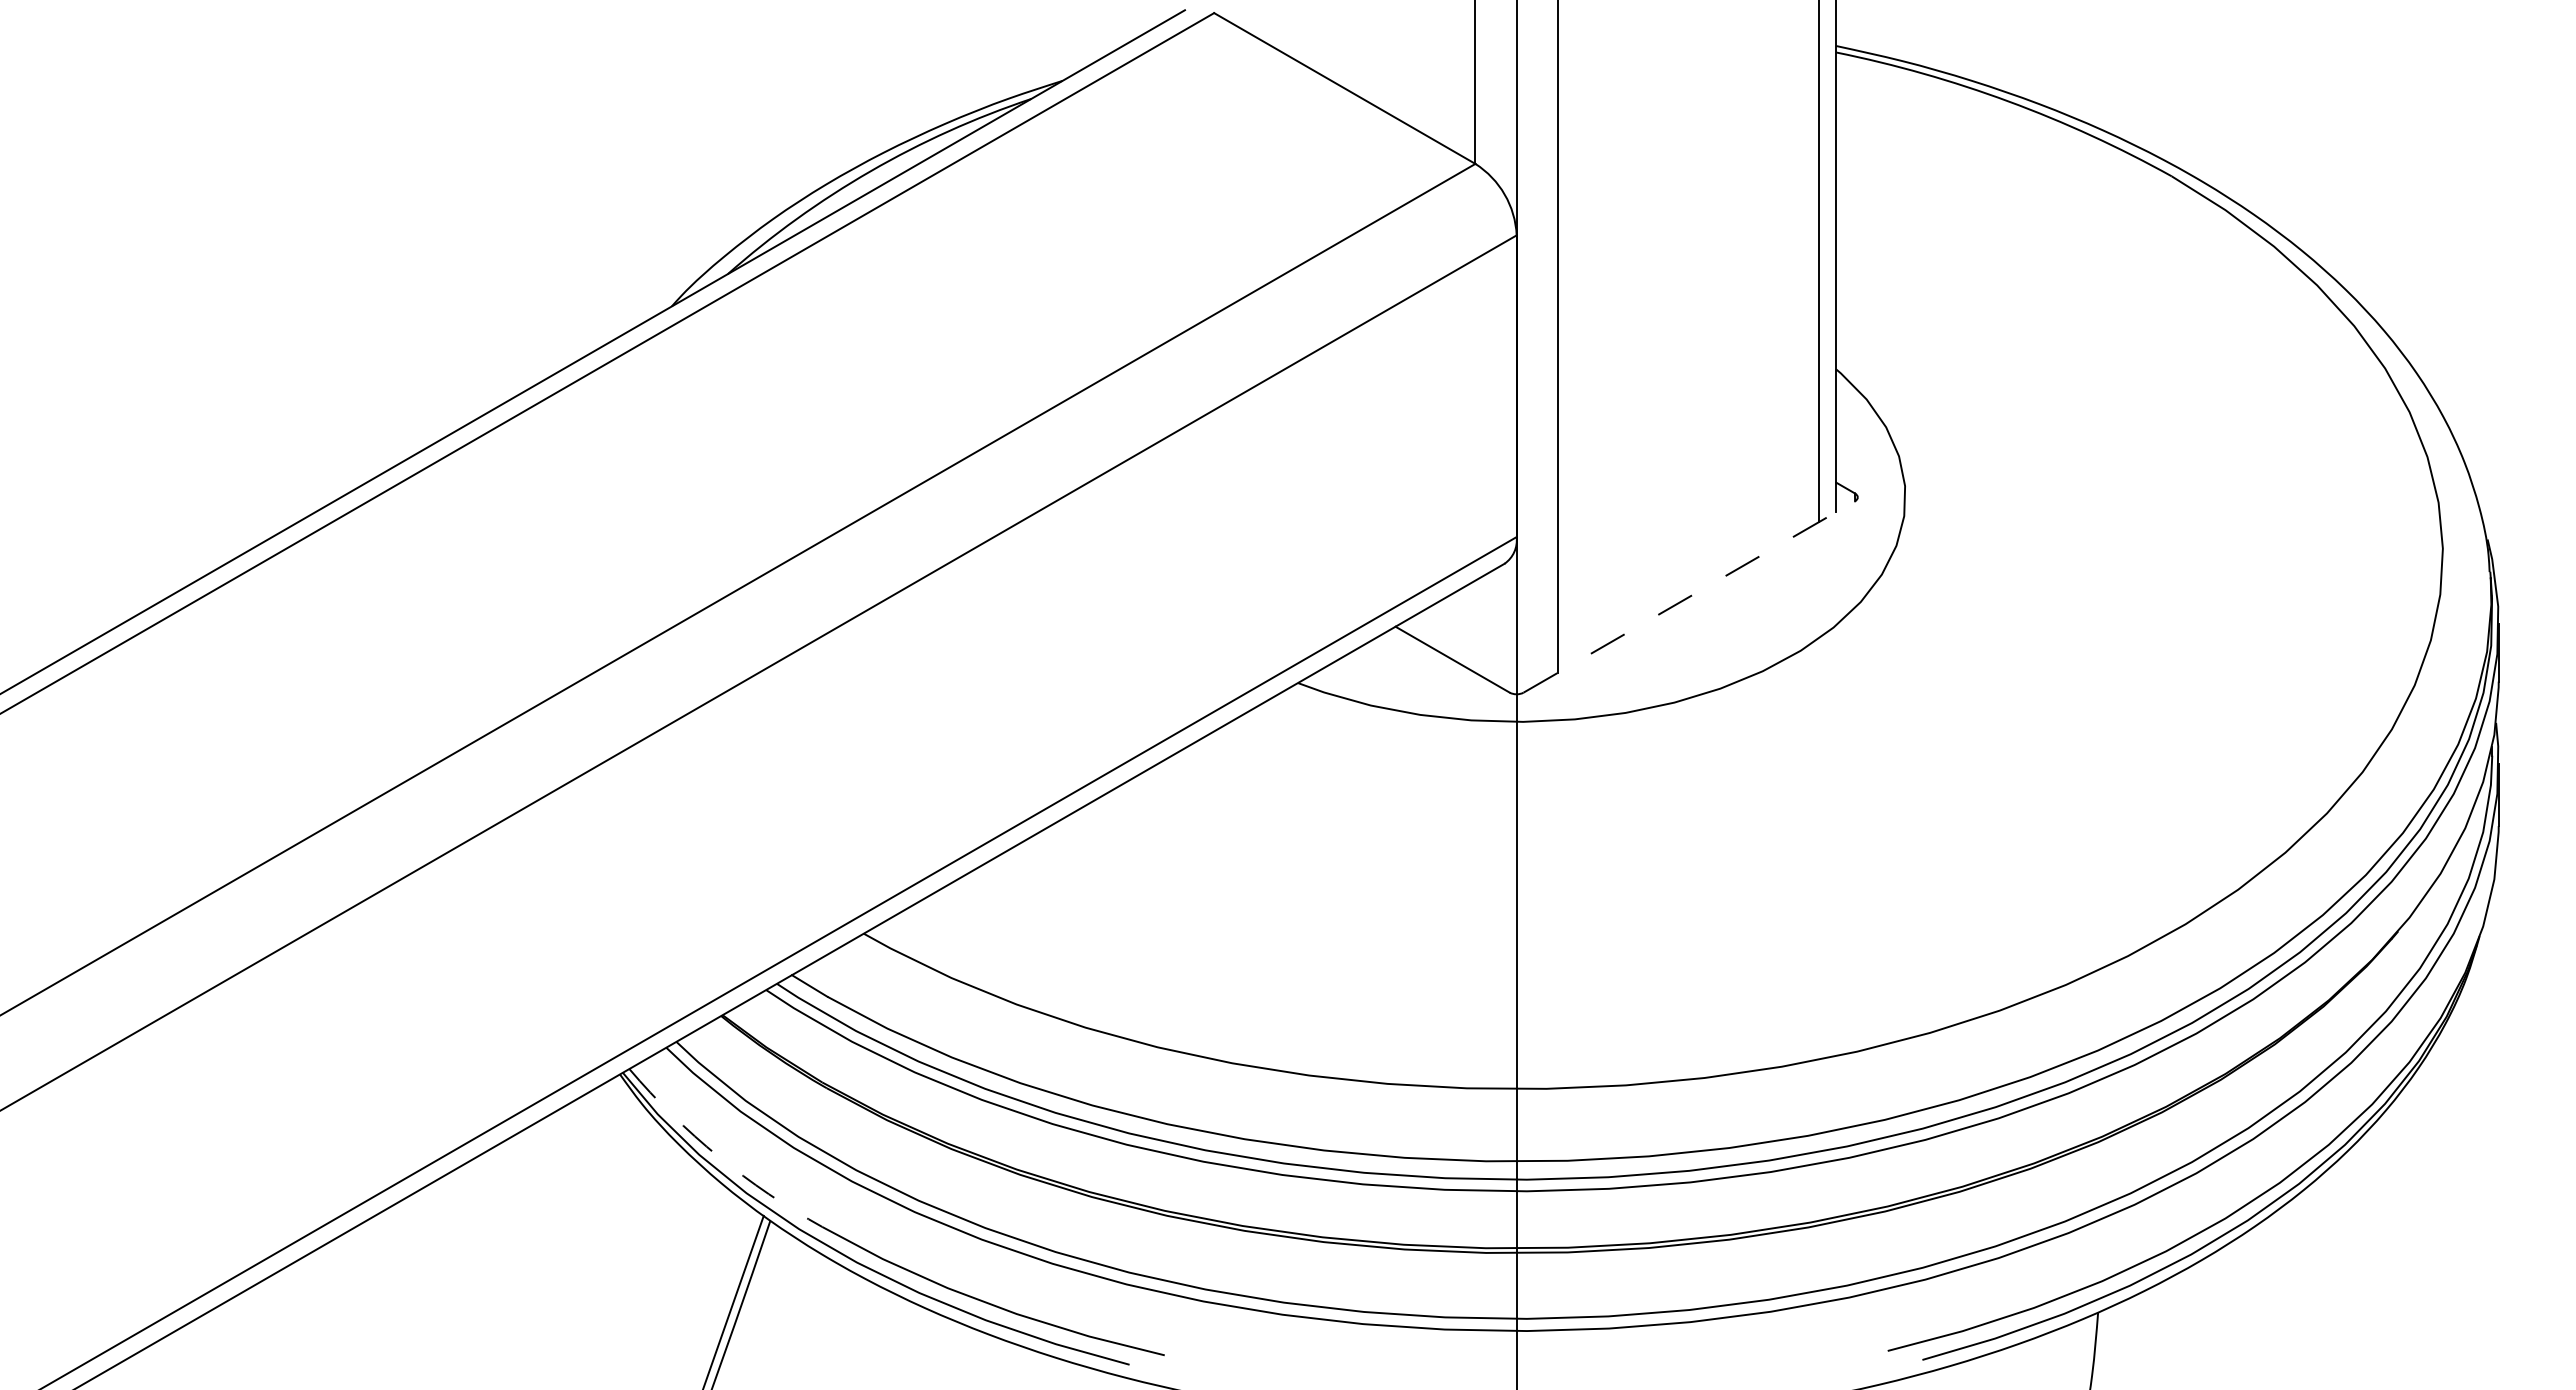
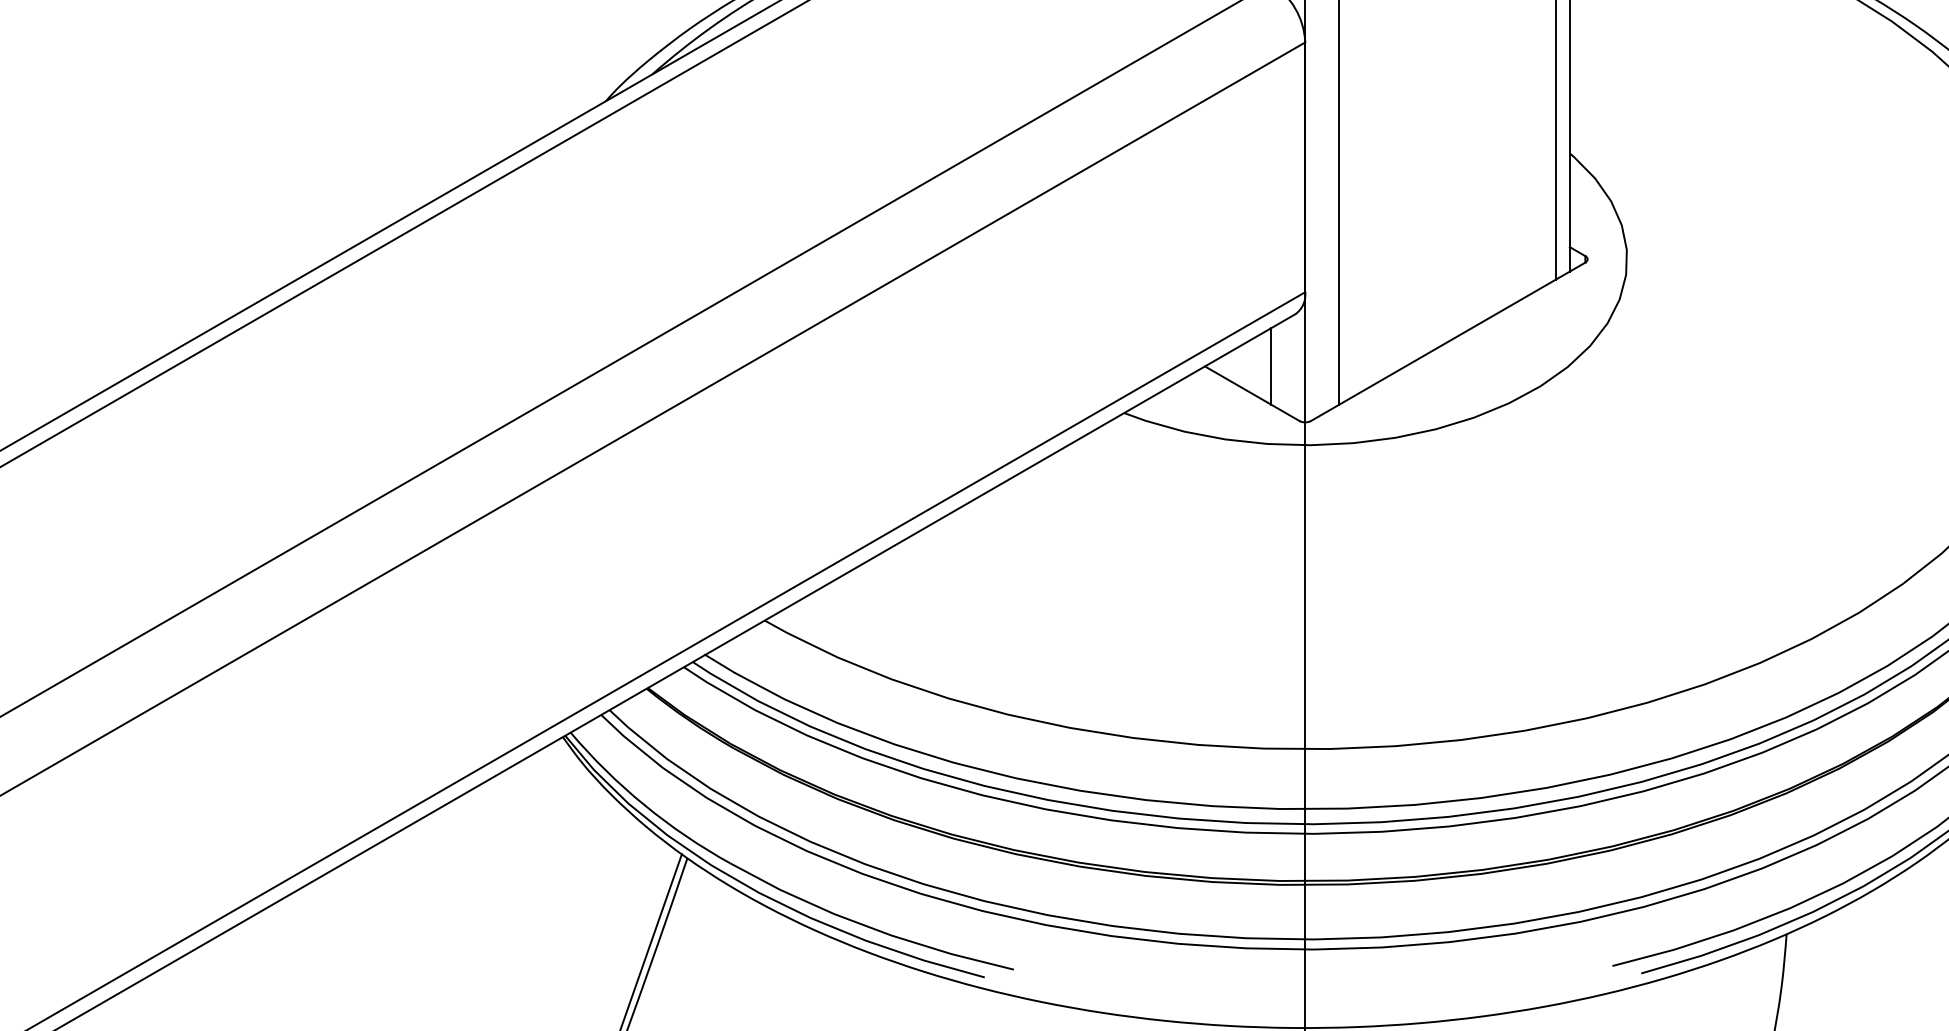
line: (1689, 596) -> (1448, 341), dashed -> solid
line: (1475, 626) -> (1271, 366), added
arc: (718, 1156) -> (644, 805), dashed -> solid

